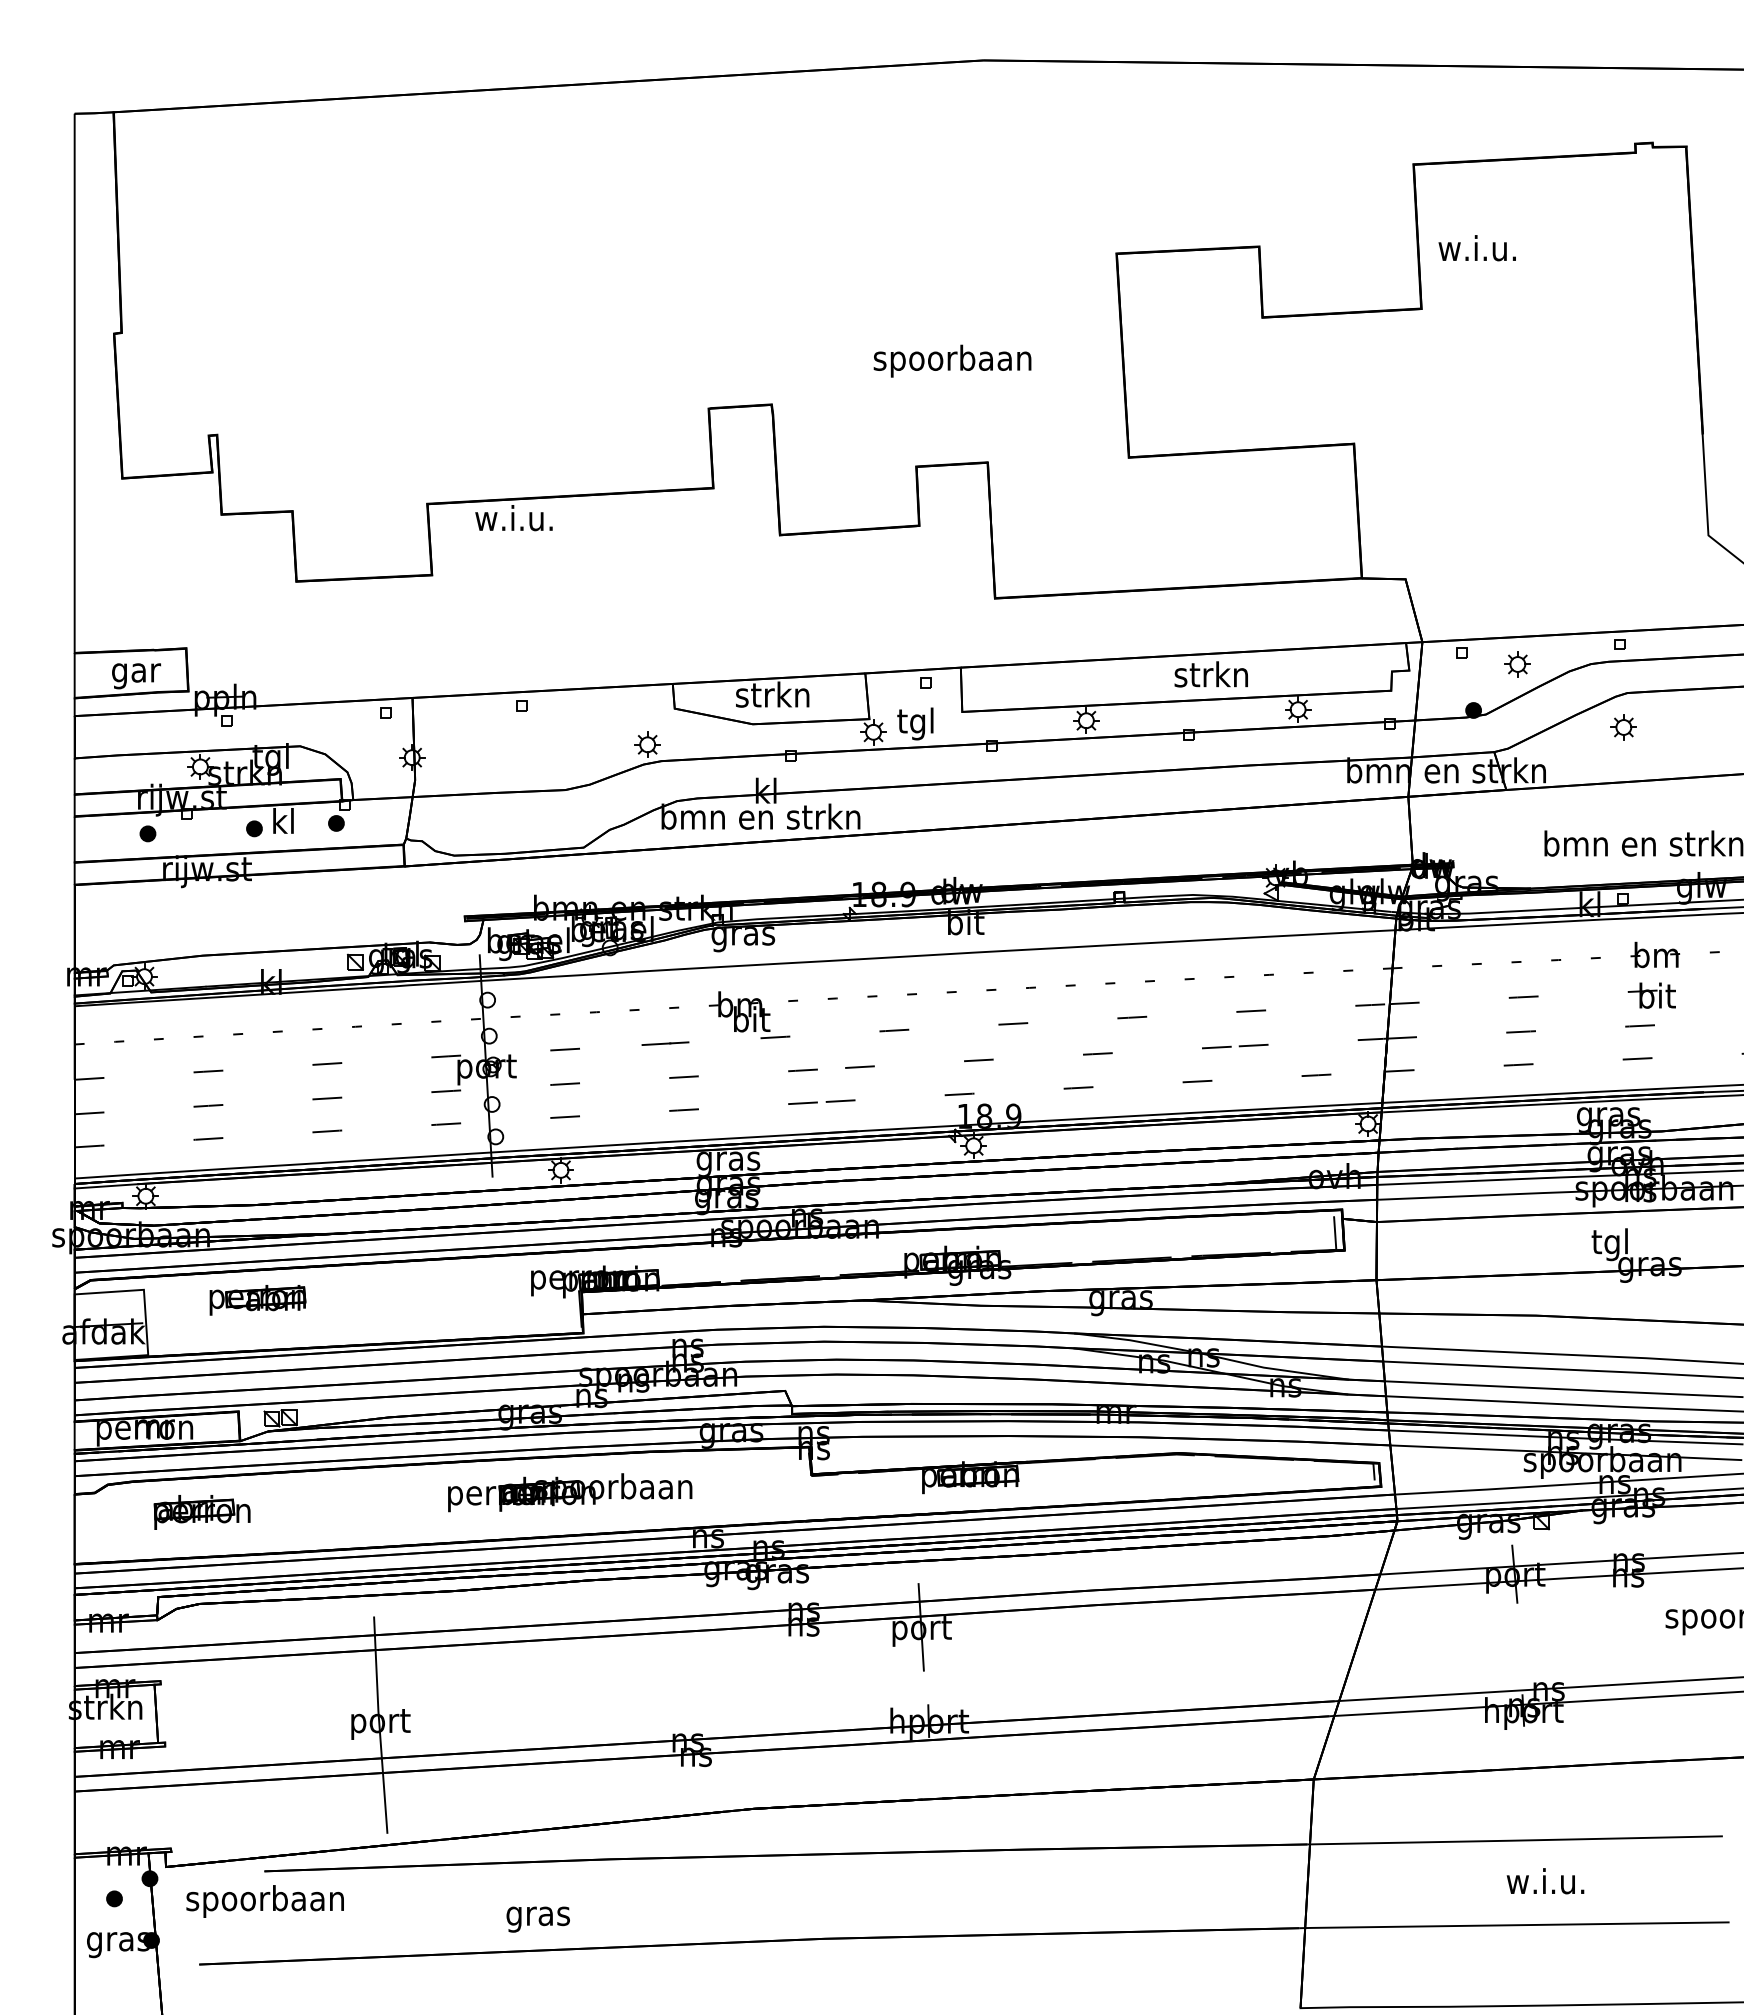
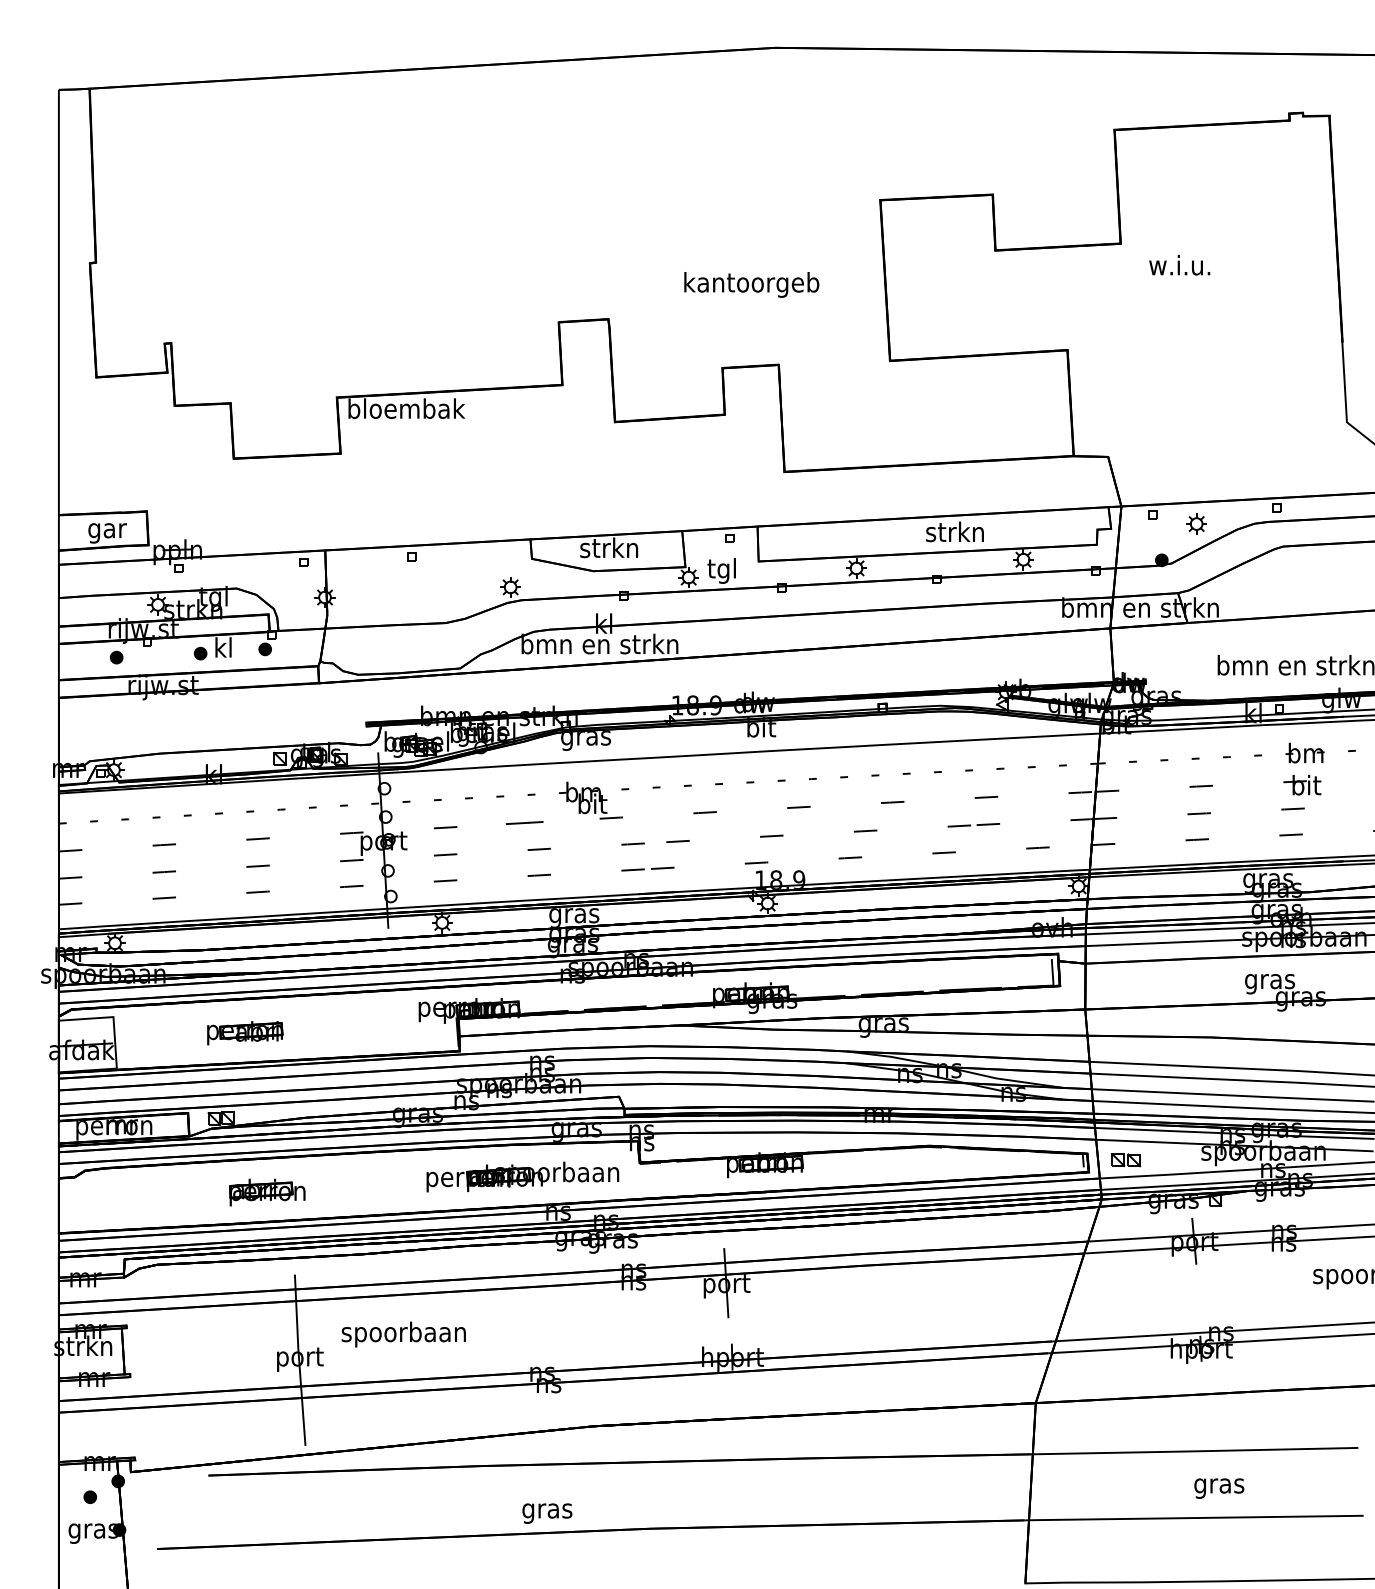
text: (1476, 248) -> (1179, 265), moved
text: (953, 360) -> (751, 284), spoorbaan -> kantoorgeb
text: (516, 518) -> (407, 408), w.i.u. -> bloembak
part: (1623, 727) -> (1279, 573), removed
text: (1610, 1244) -> (1269, 981), tgl -> gras
part: (257, 1300) -> (244, 1033), moved
part: (1428, 1470) -> (1126, 1159), added
part: (570, 1492) -> (523, 1176), moved
part: (201, 1512) -> (266, 1192), moved
text: (1545, 1884) -> (1218, 1485), w.i.u. -> gras
text: (264, 1901) -> (403, 1334), moved
text: (537, 1919) -> (546, 1513), moved

